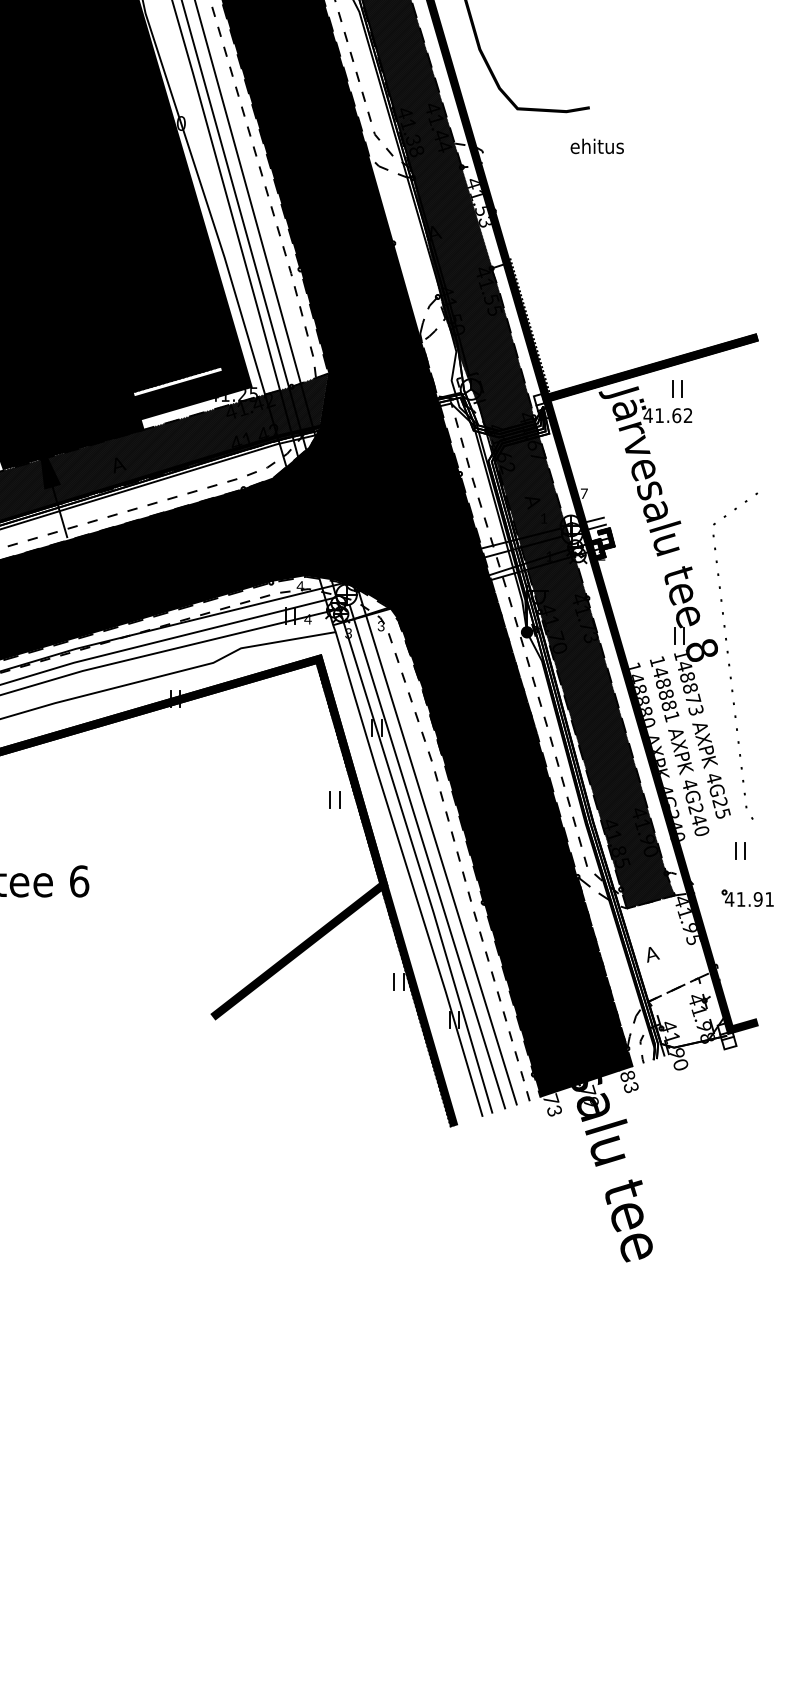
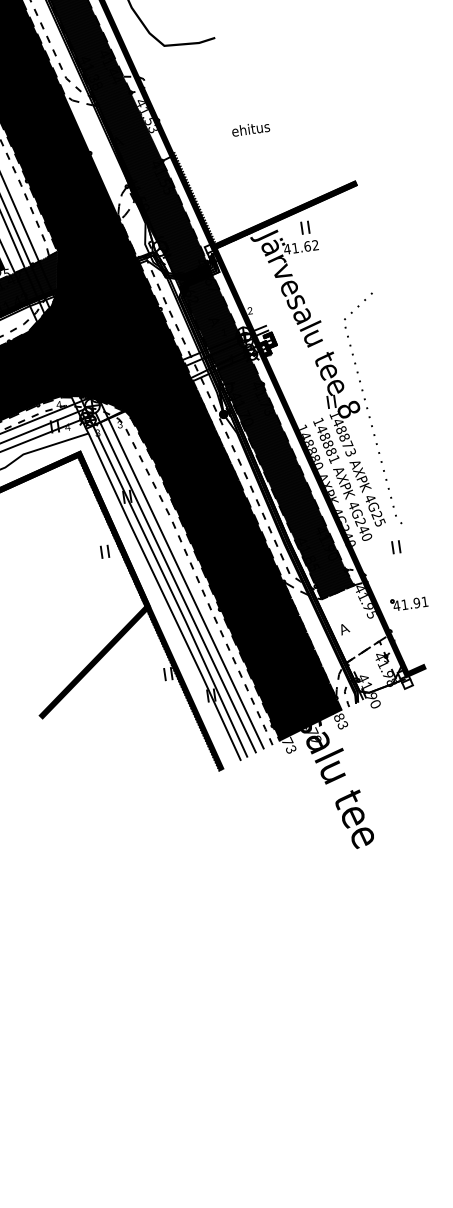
text: (596, 146) -> (250, 129), moved
text: (583, 493) -> (249, 310), 7 -> 2
part: (747, 897) -> (409, 602), moved

